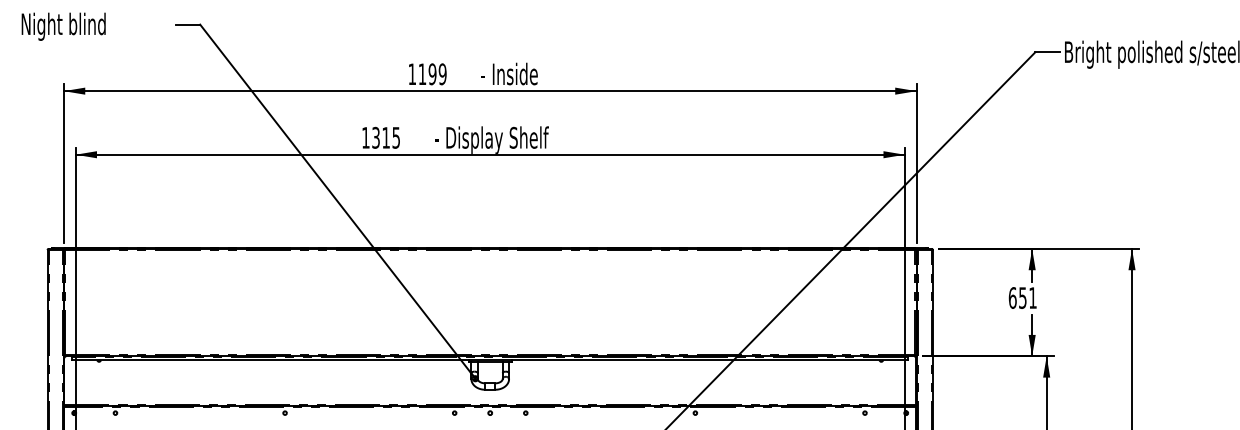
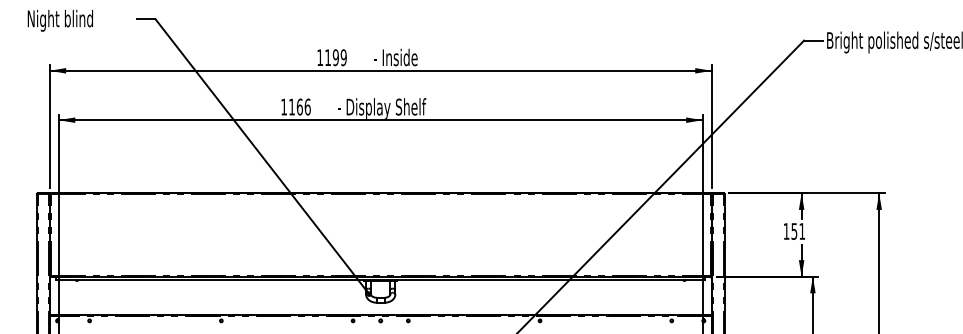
text: (62, 26) -> (59, 20), moved
text: (385, 137) -> (299, 106), 1315 -> 1166
text: (1012, 298) -> (786, 231), 651 -> 151

